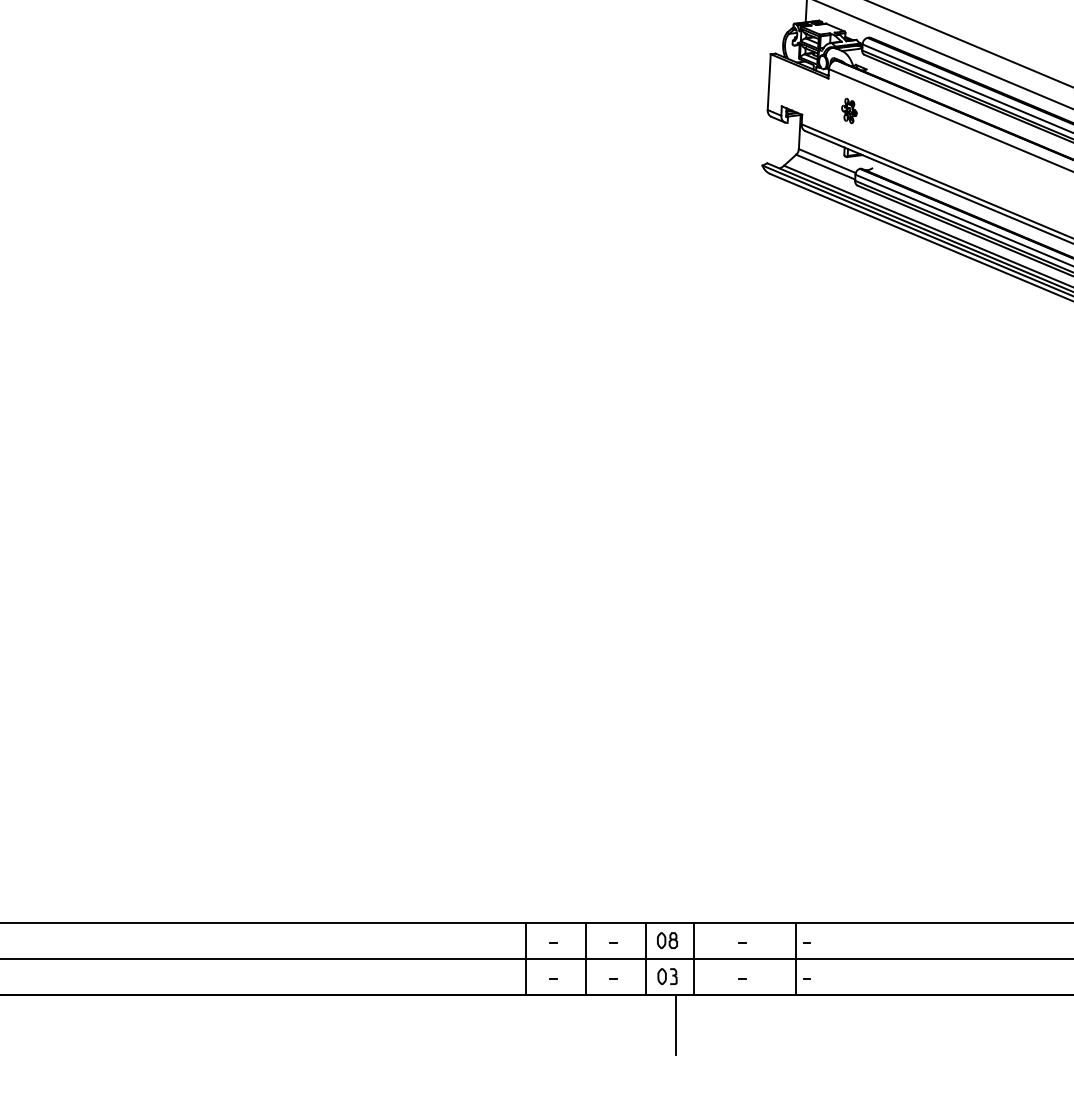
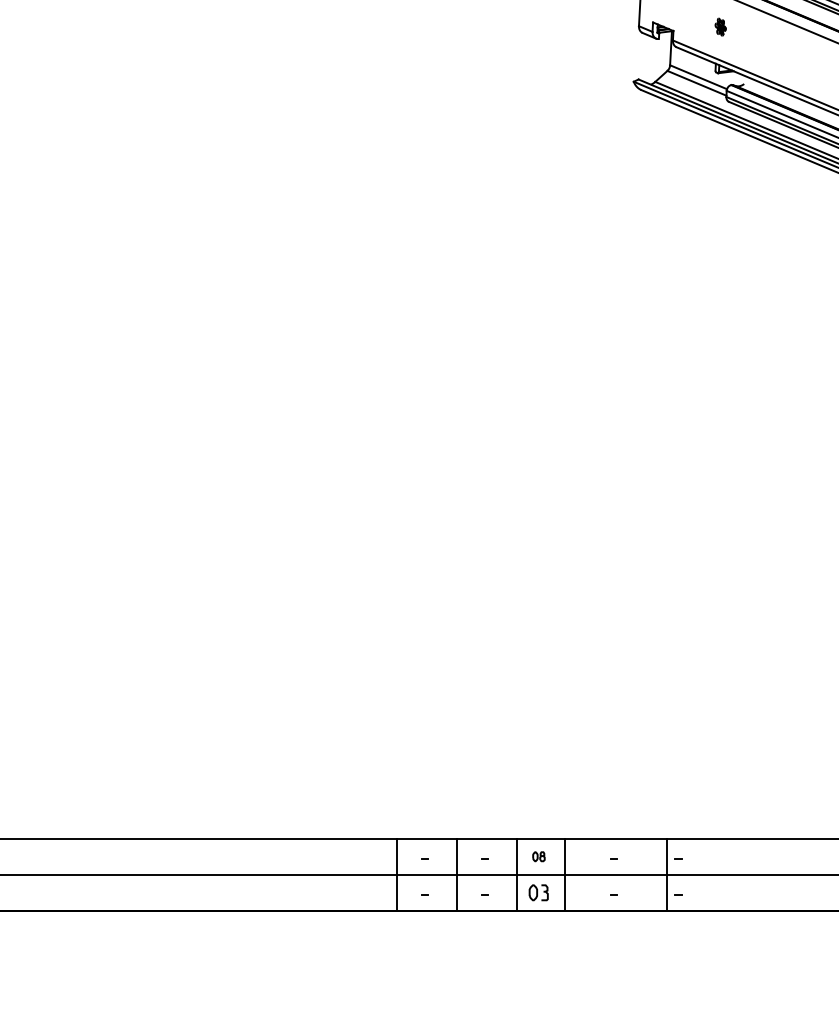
part: (849, 110) -> (720, 26), size x0.7
part: (667, 940) -> (538, 856), size x0.6
line: (675, 1024) -> (546, 940), removed

